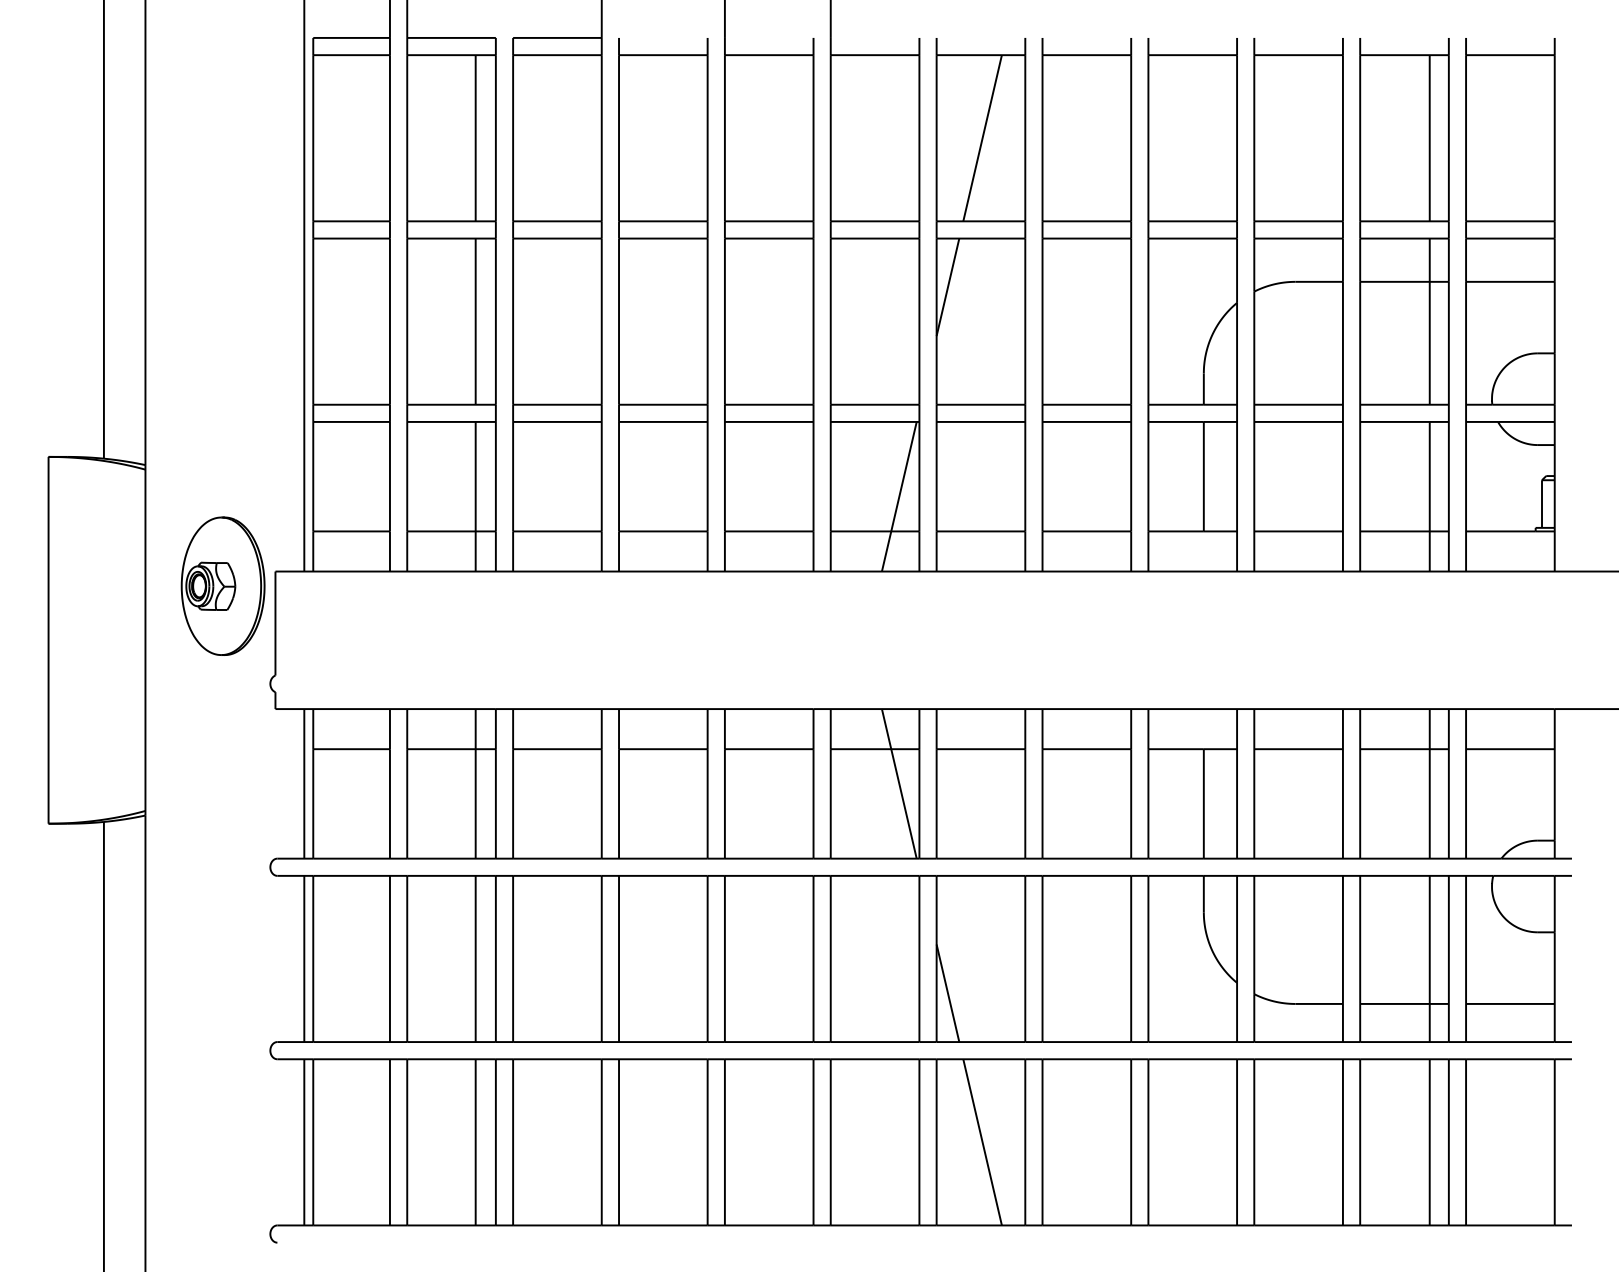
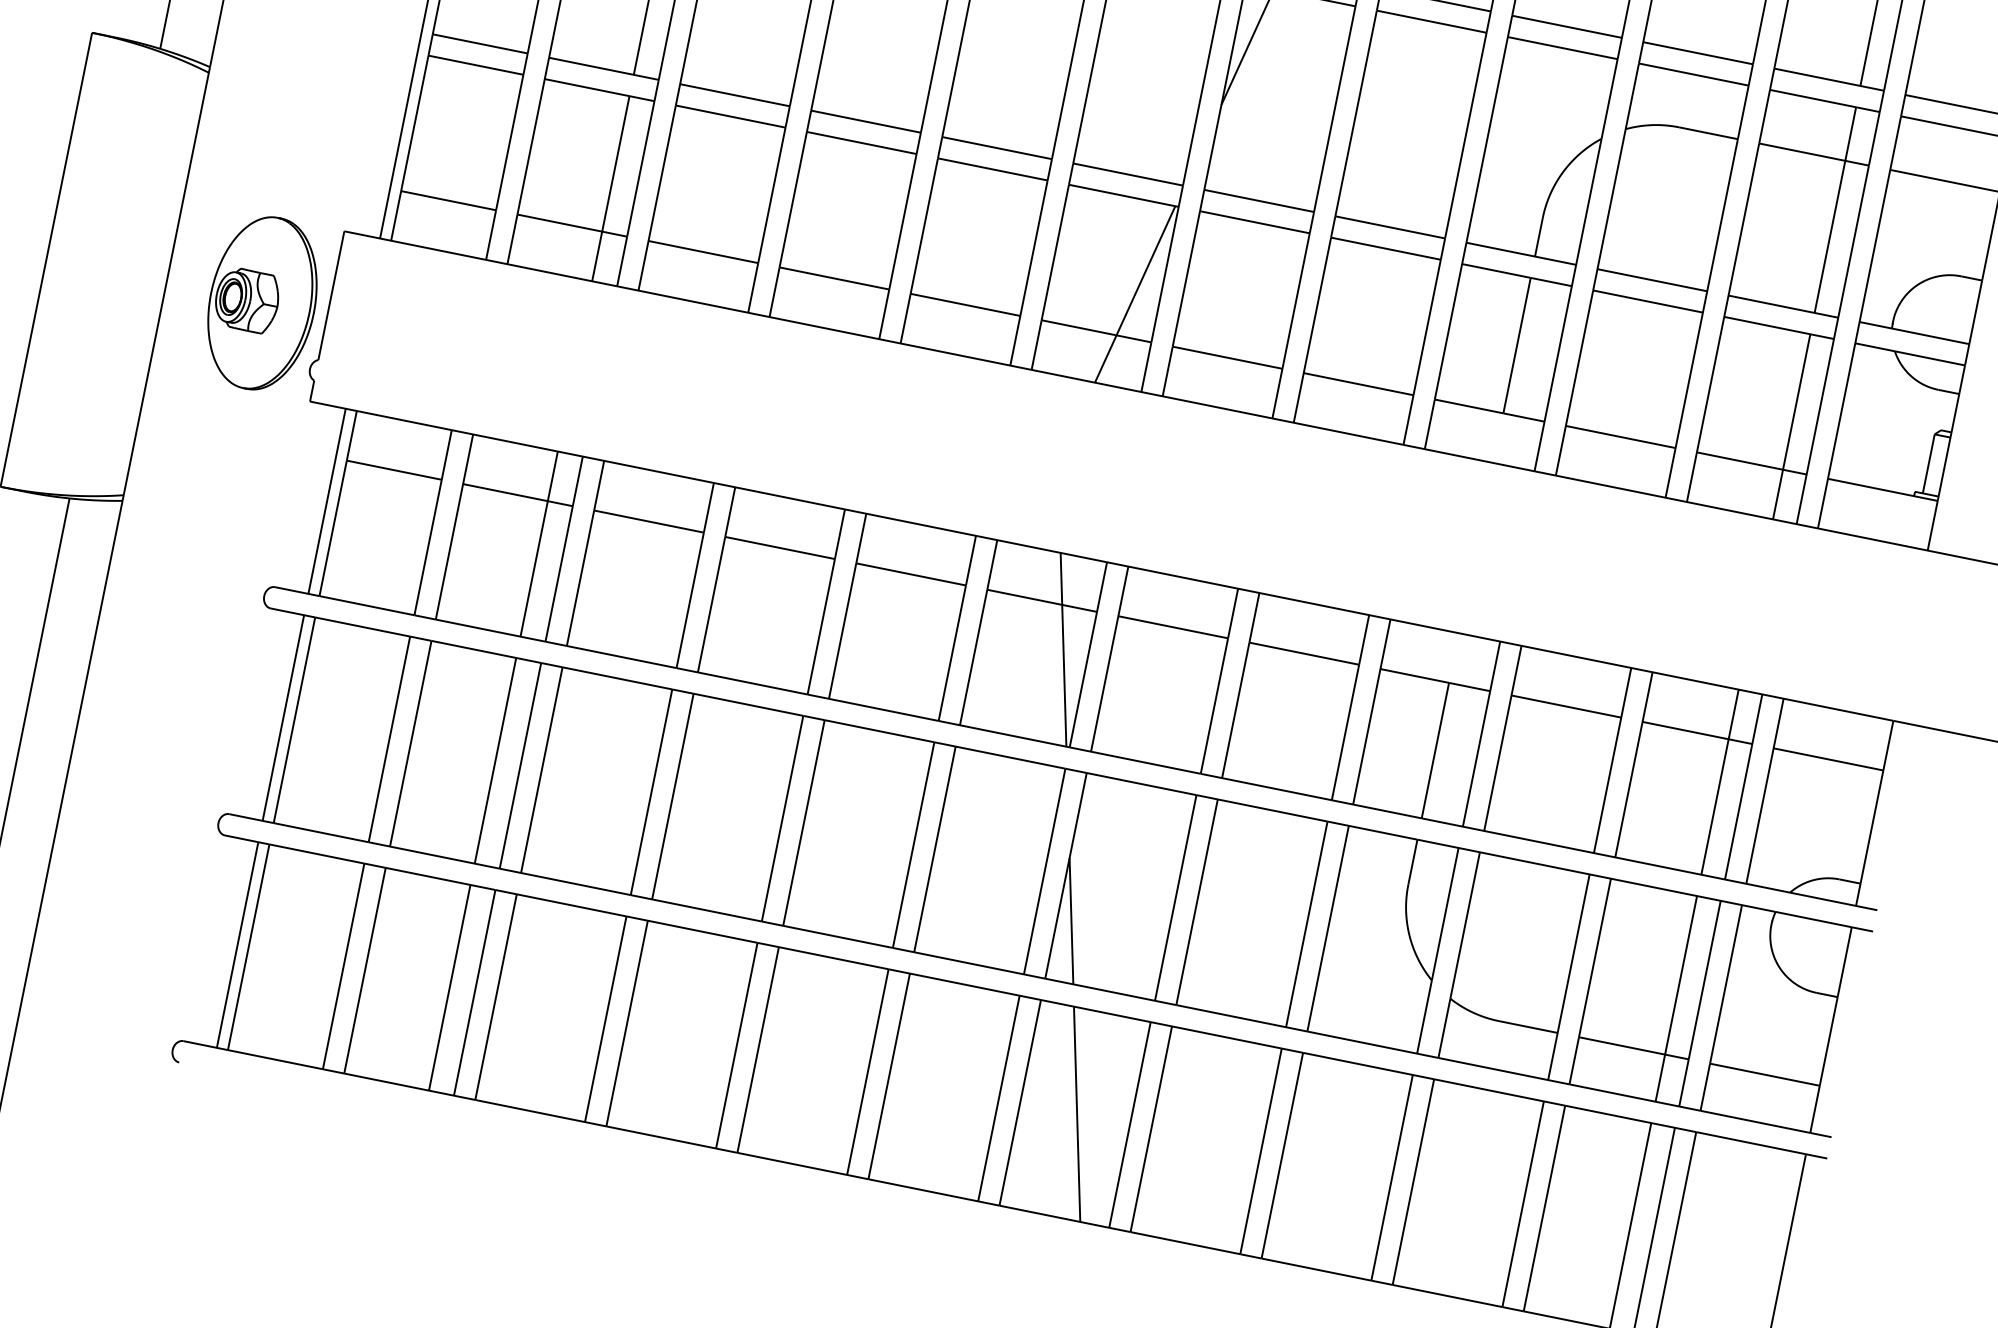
part: (222, 585) -> (261, 302), moved

